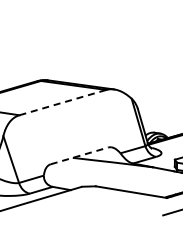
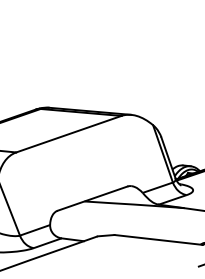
line: (63, 102) -> (69, 134), dashed -> solid
line: (79, 155) -> (92, 198), dashed -> solid

